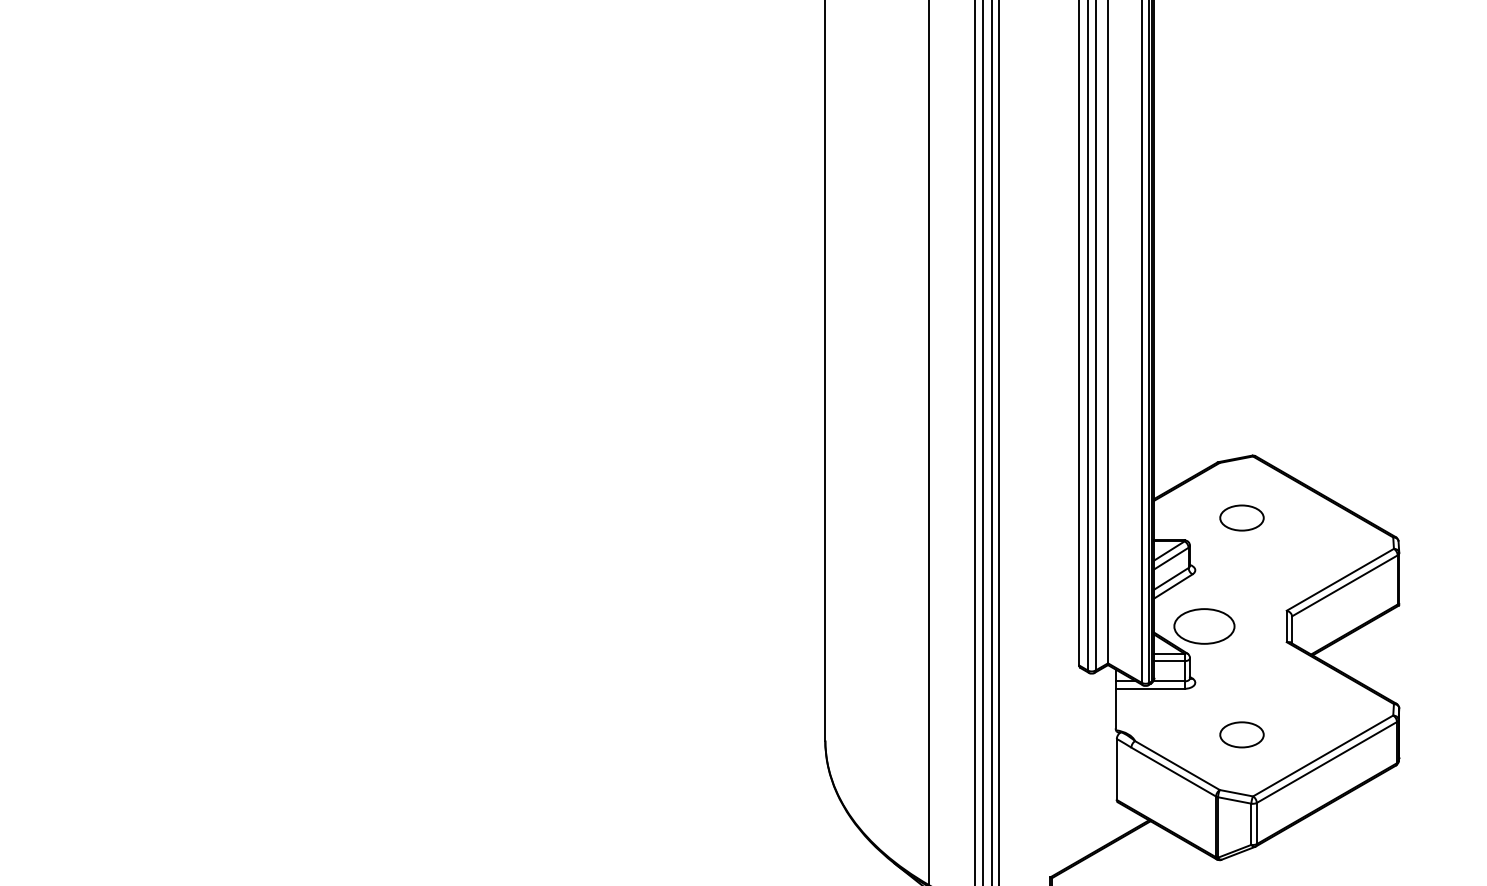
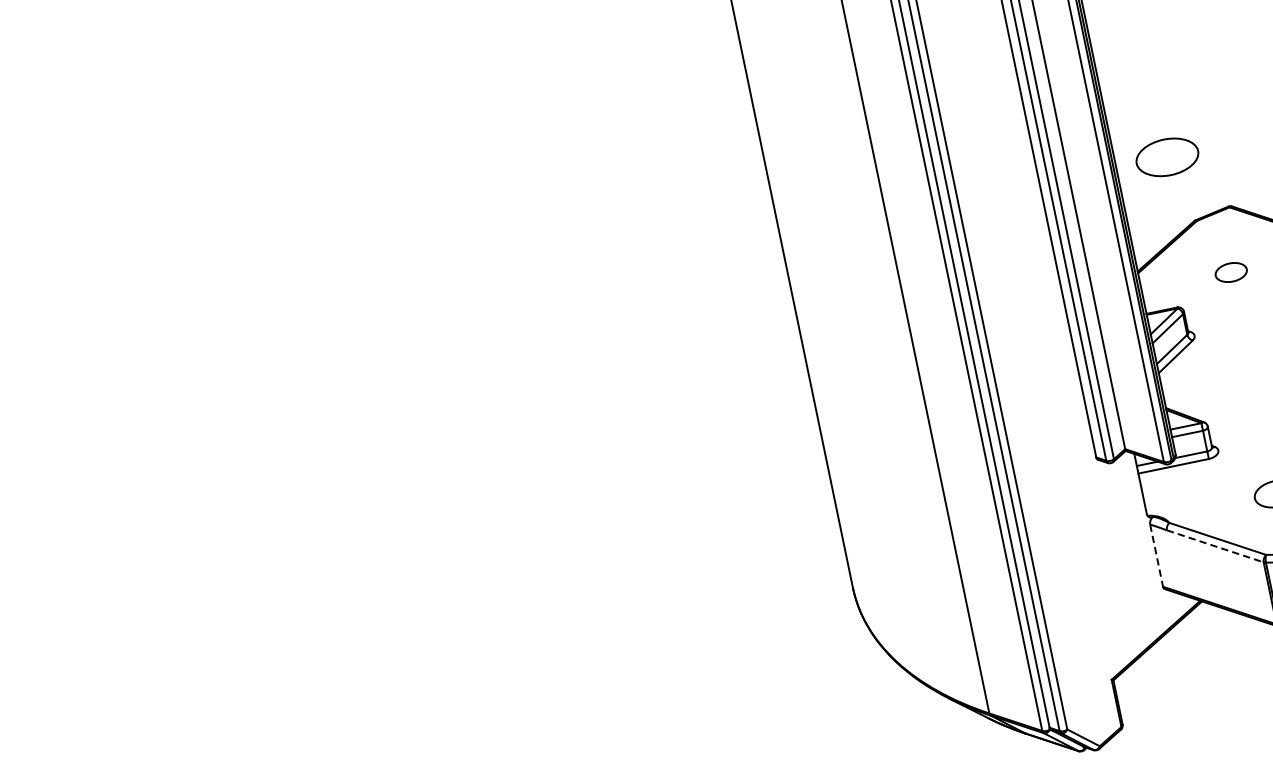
part: (1241, 517) -> (1230, 272), size x0.7
part: (1204, 626) -> (1167, 157), moved
line: (1116, 770) -> (1156, 556), solid -> dashed
line: (1173, 772) -> (1215, 546), solid -> dashed

